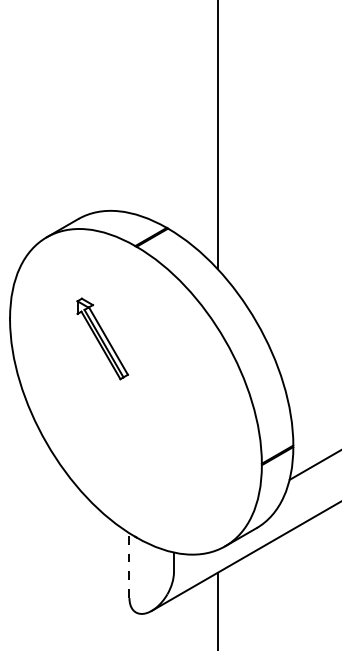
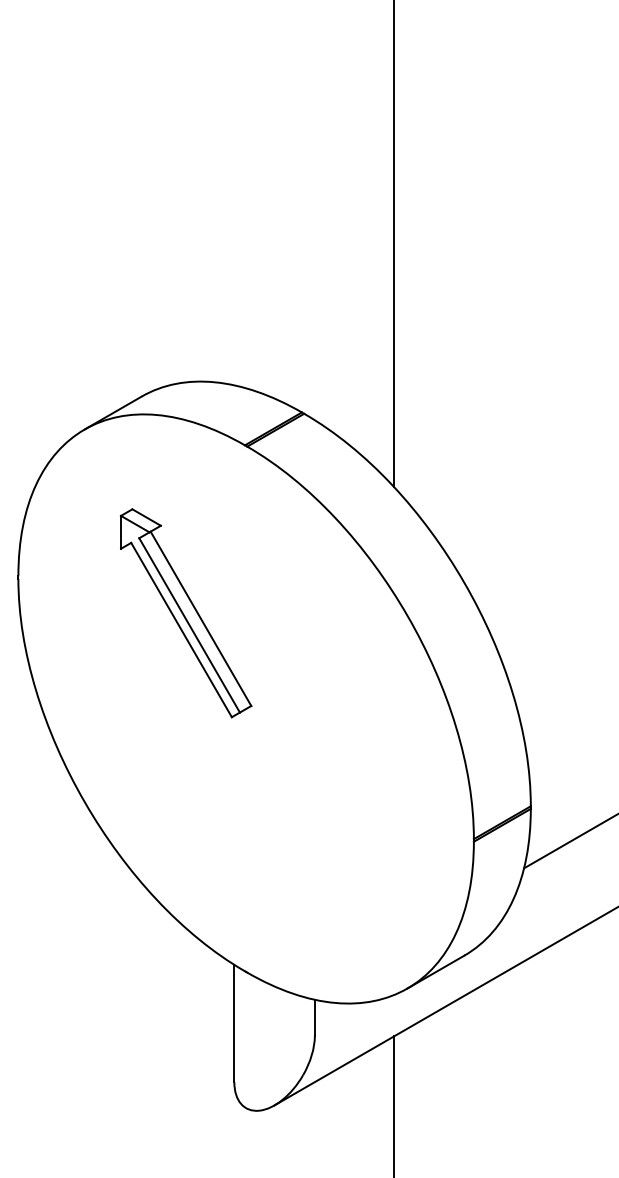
part: (102, 338) -> (185, 612), size x1.43
line: (129, 565) -> (234, 1023), dashed -> solid

